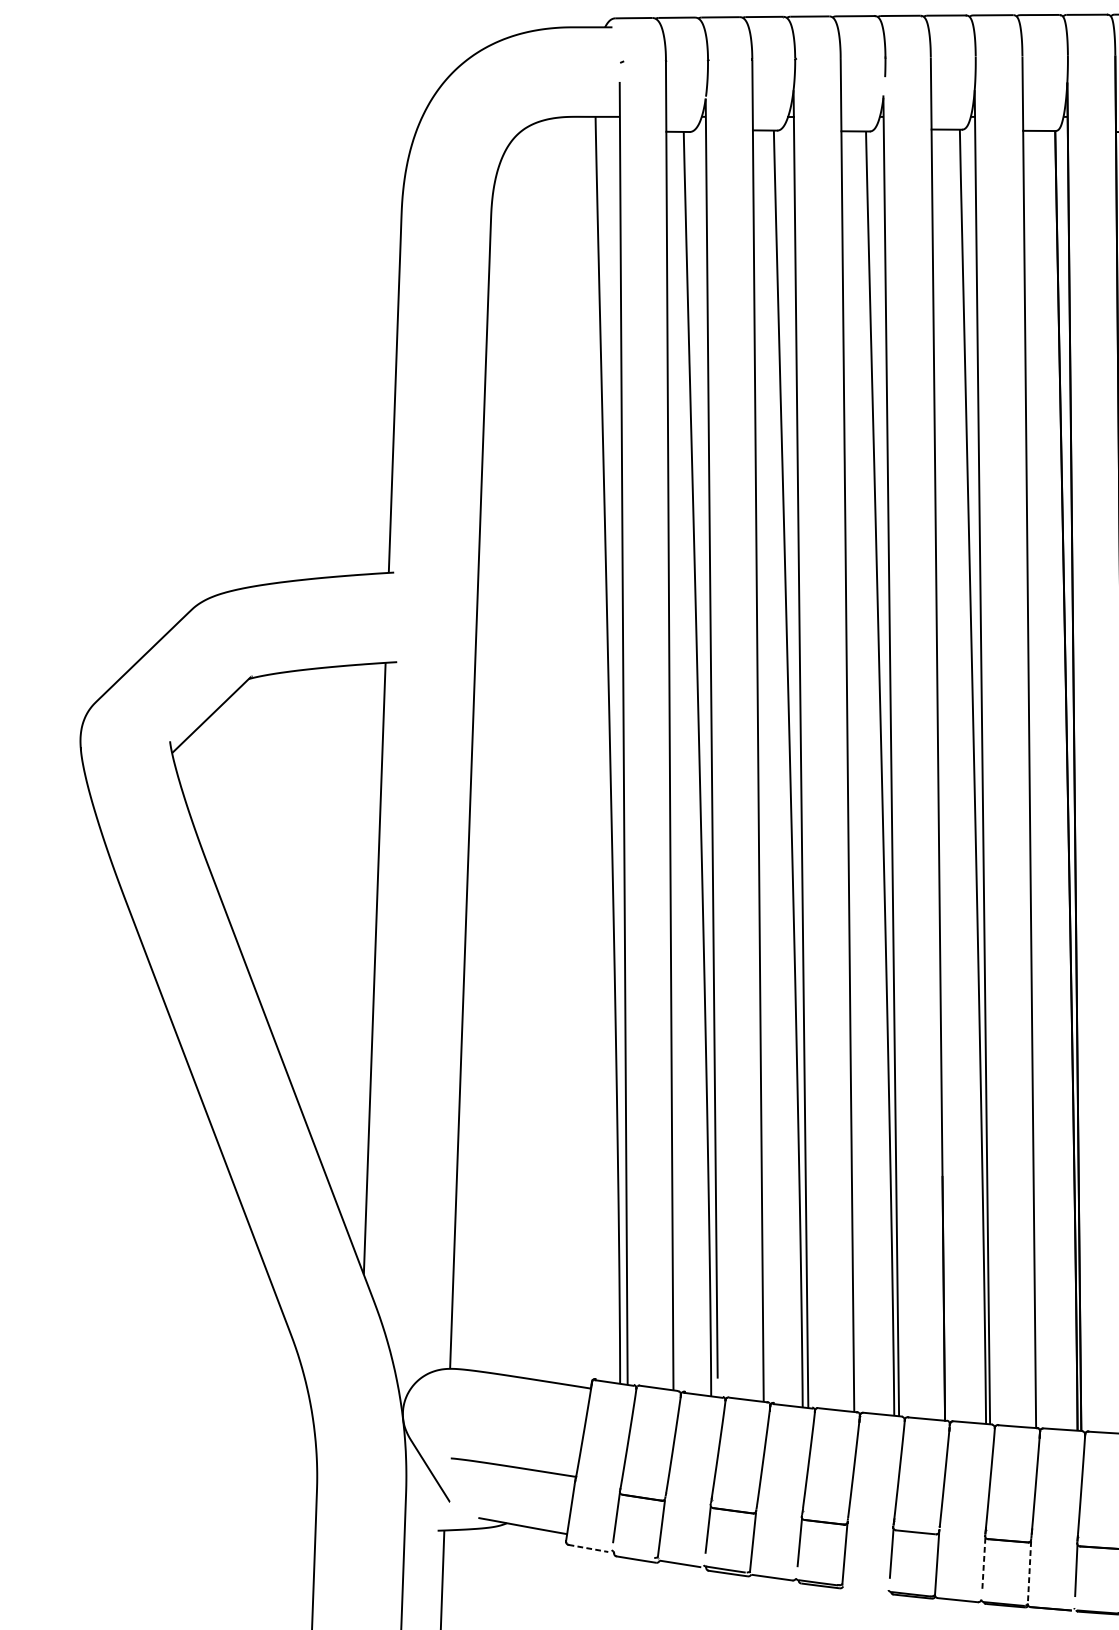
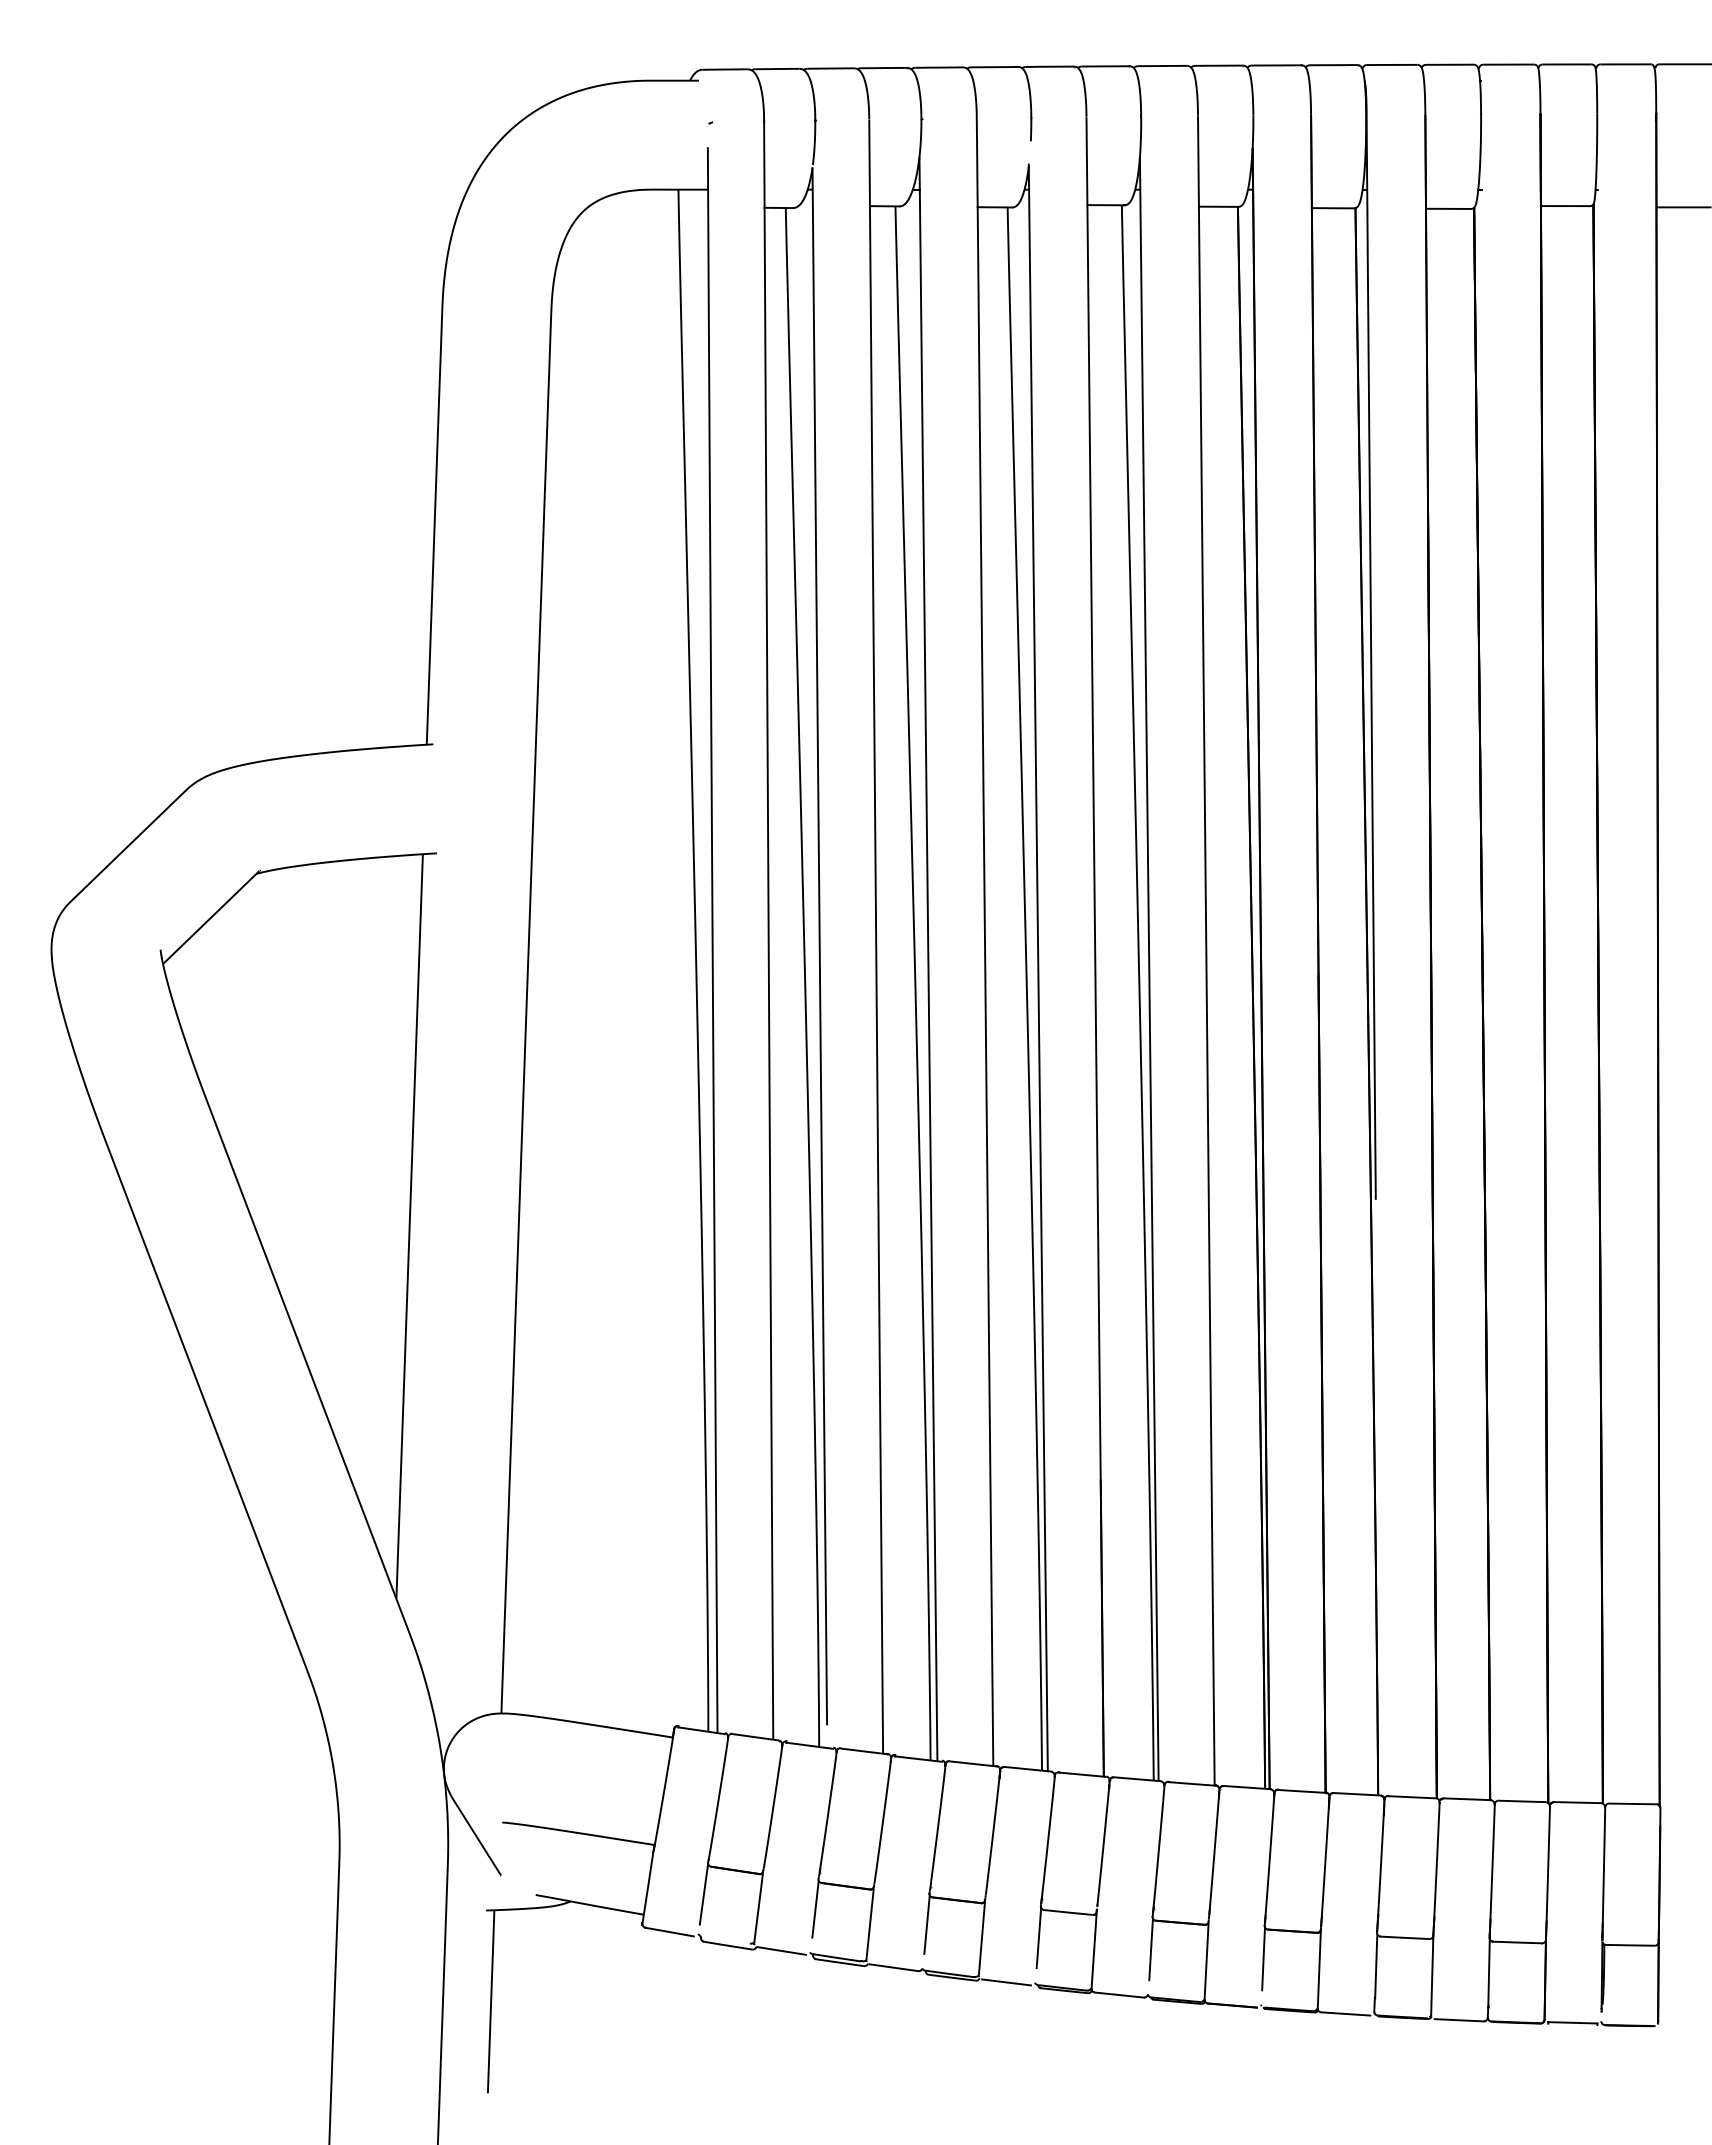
line: (588, 1548) -> (669, 1932), dashed -> solid
line: (984, 1561) -> (1151, 1948), dashed -> solid
line: (1029, 1572) -> (1206, 1961), dashed -> solid
line: (865, 1589) -> (1006, 1982), added

